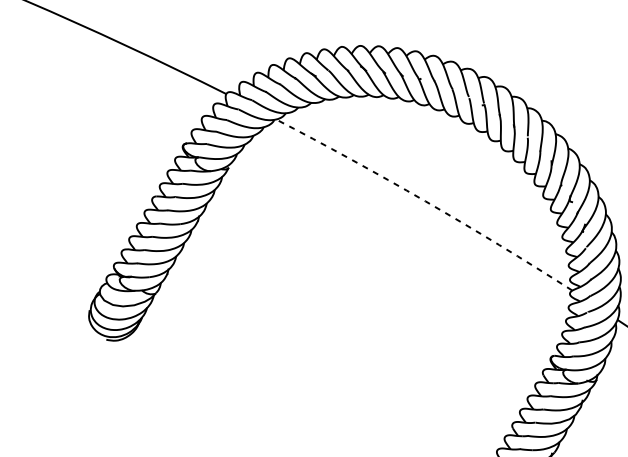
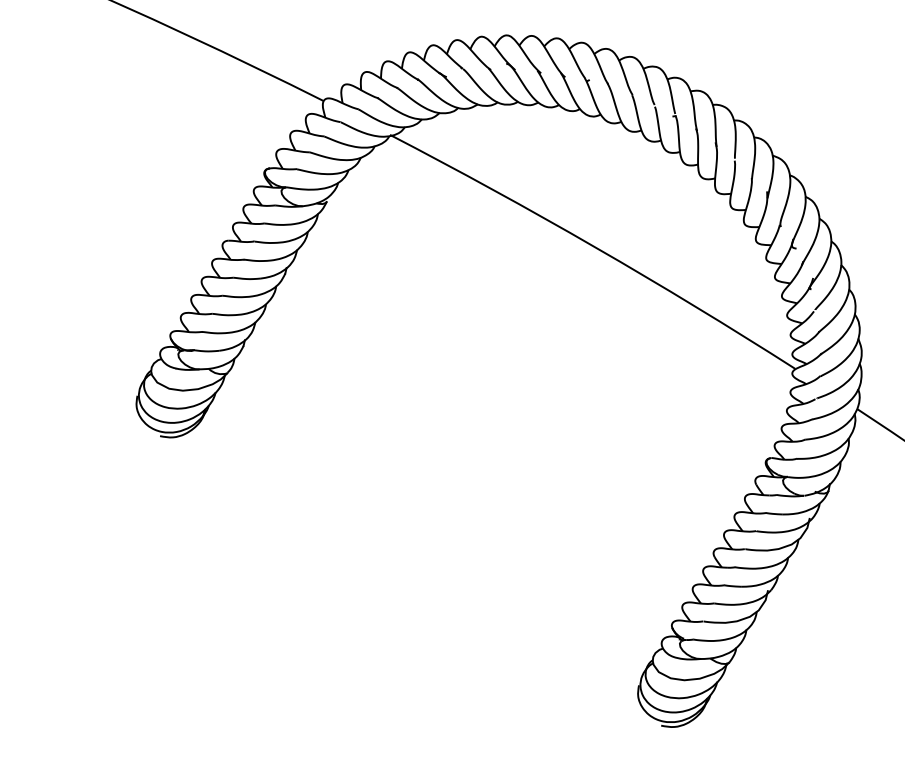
arc: (425, 201) -> (595, 247), dashed -> solid

